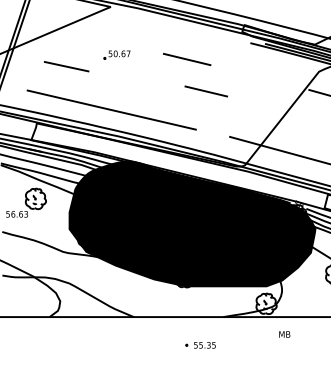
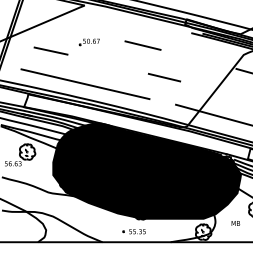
line: (205, 91) -> (163, 77), moved
text: (284, 334) -> (235, 223), moved
part: (200, 345) -> (134, 231), moved

